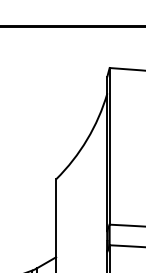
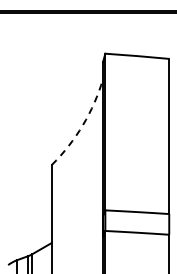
arc: (86, 139) -> (82, 125), solid -> dashed

